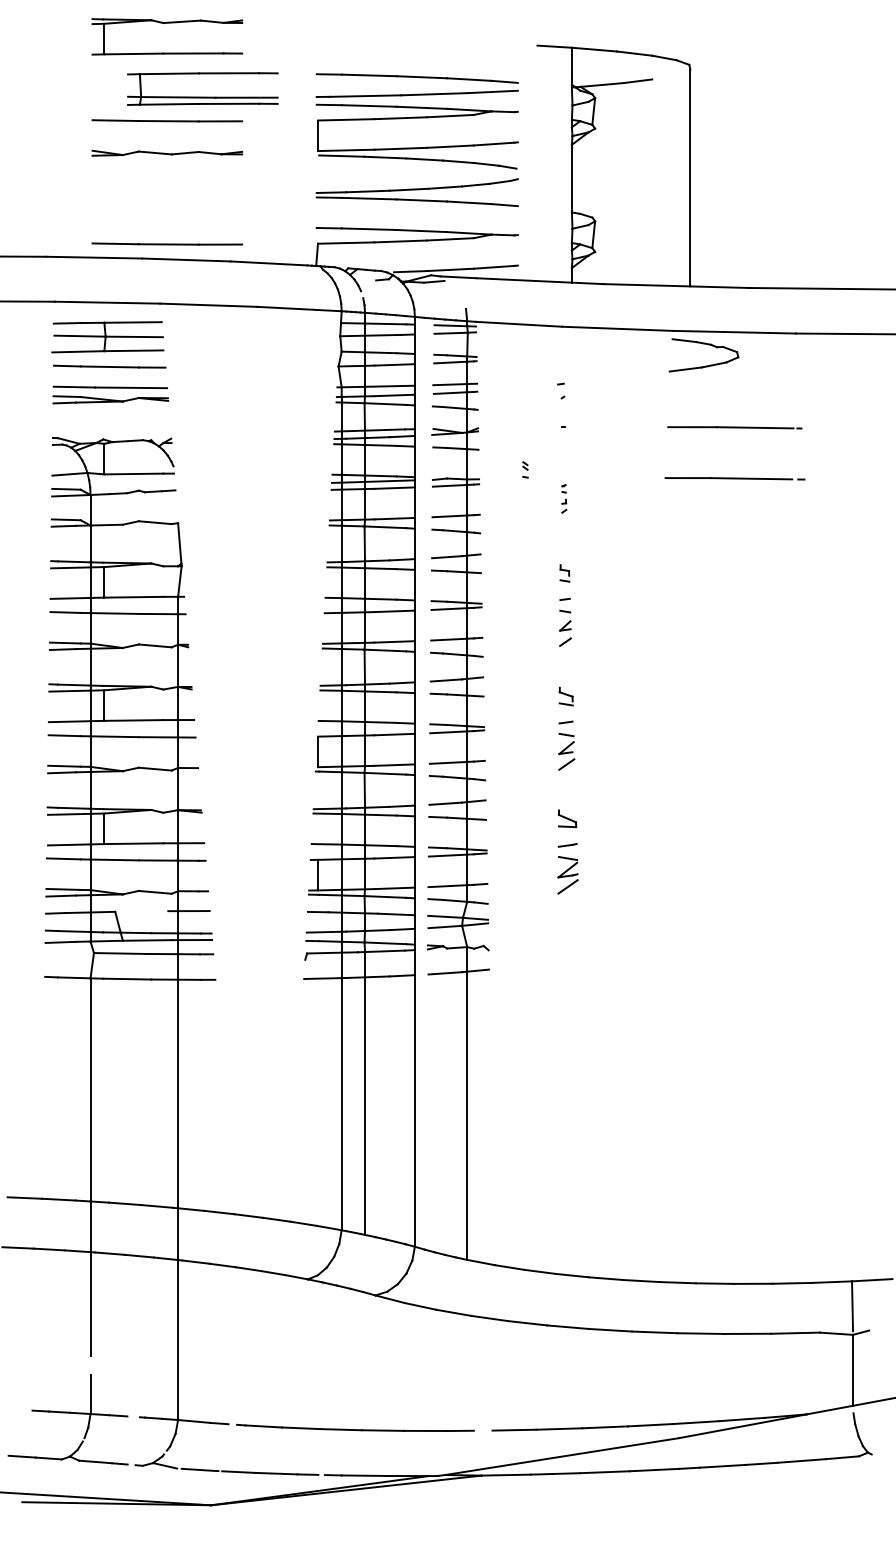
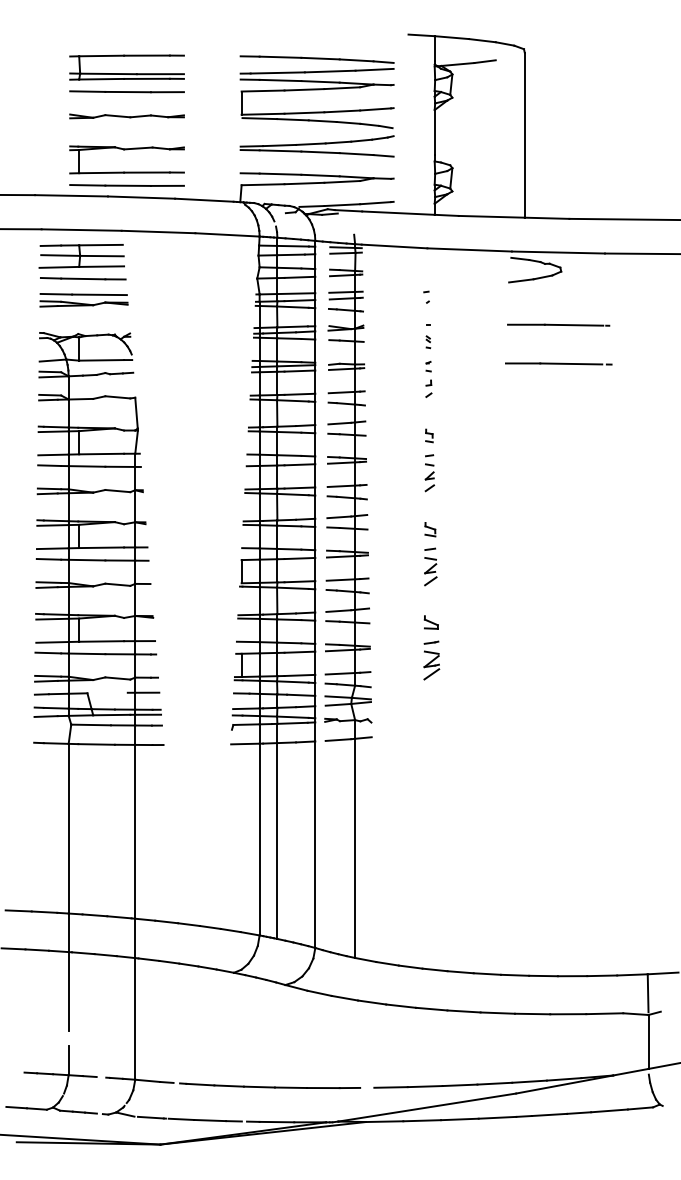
part: (166, 24) -> (126, 150), moved
part: (202, 88) -> (126, 67), moved
part: (525, 470) -> (428, 342), moved
part: (563, 497) -> (428, 378), size x1.67

